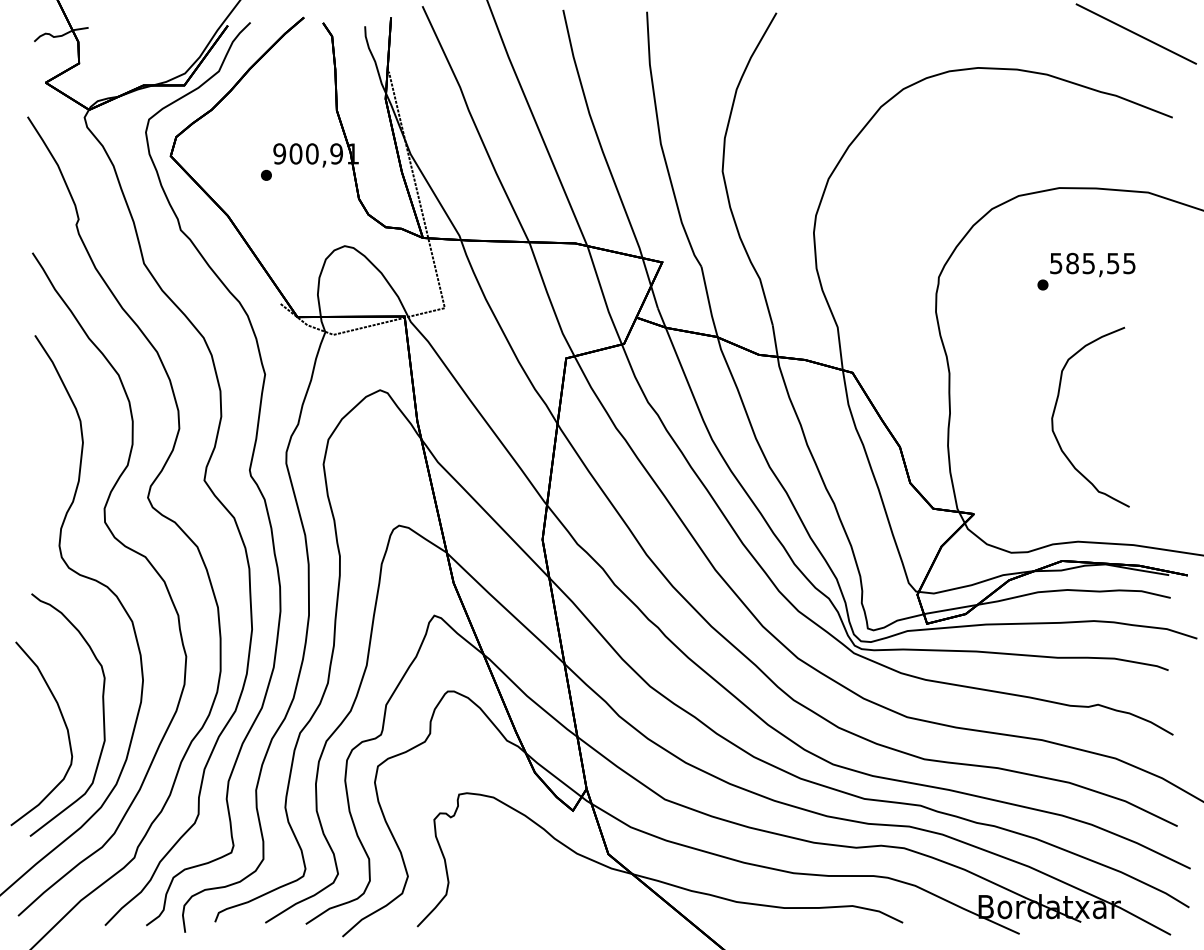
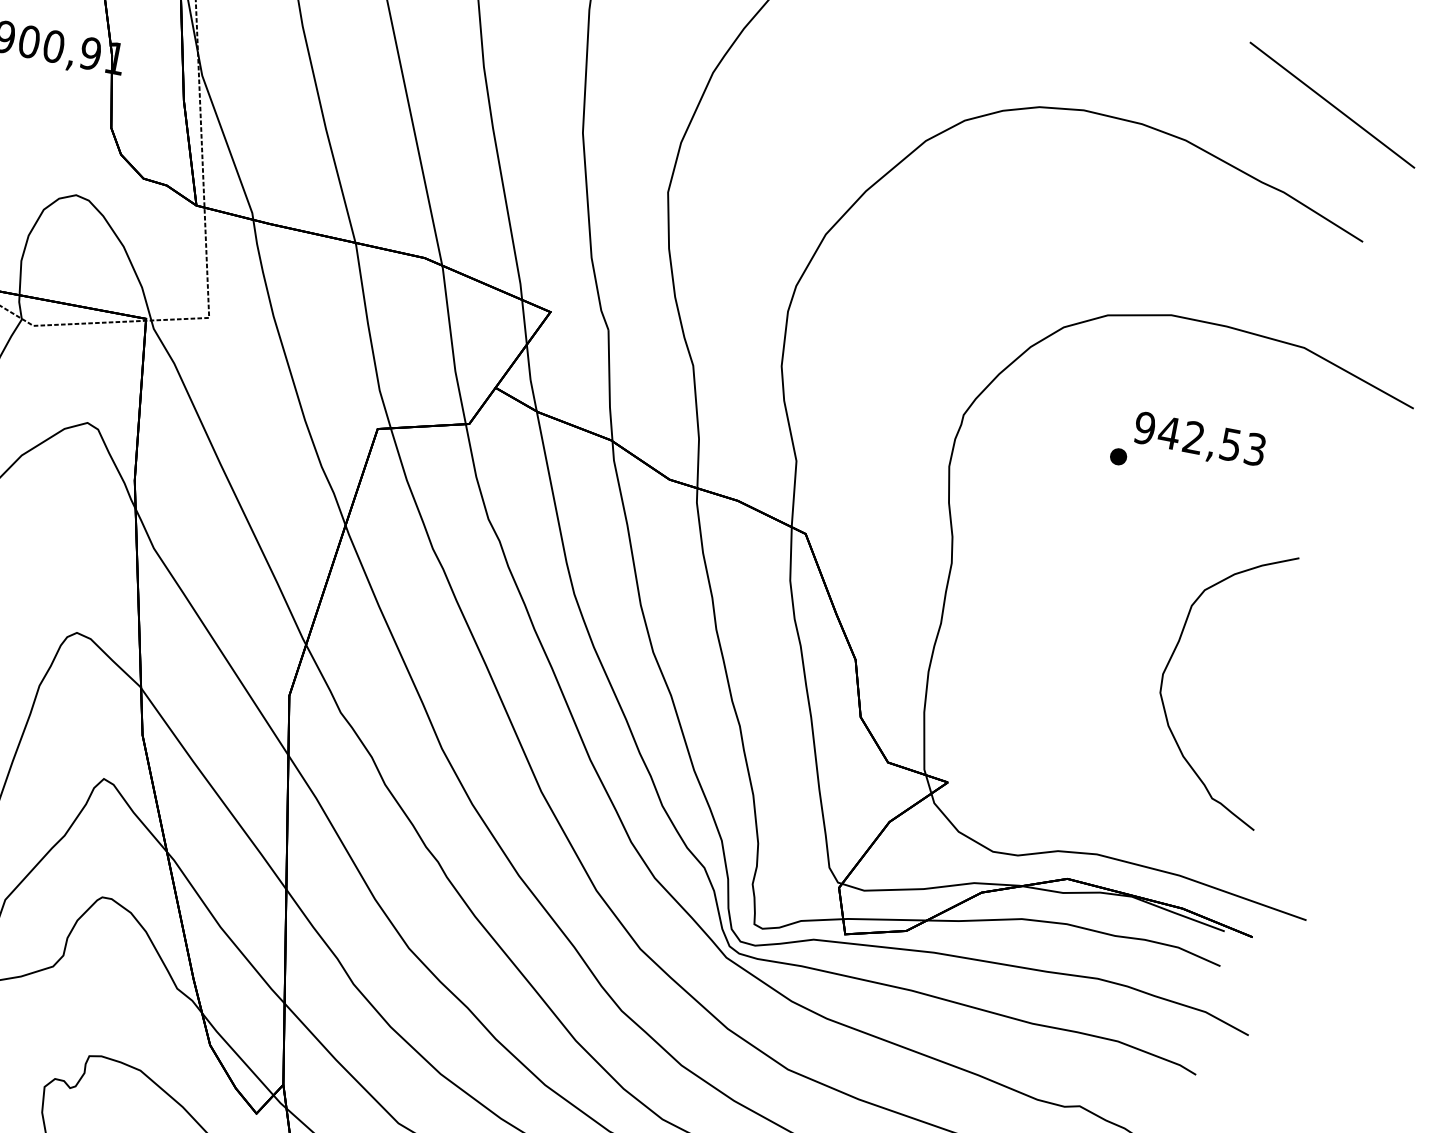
text: (1092, 263) -> (1199, 438), 585,55 -> 942,53
curve: (1056, 406) -> (1173, 657), moved

